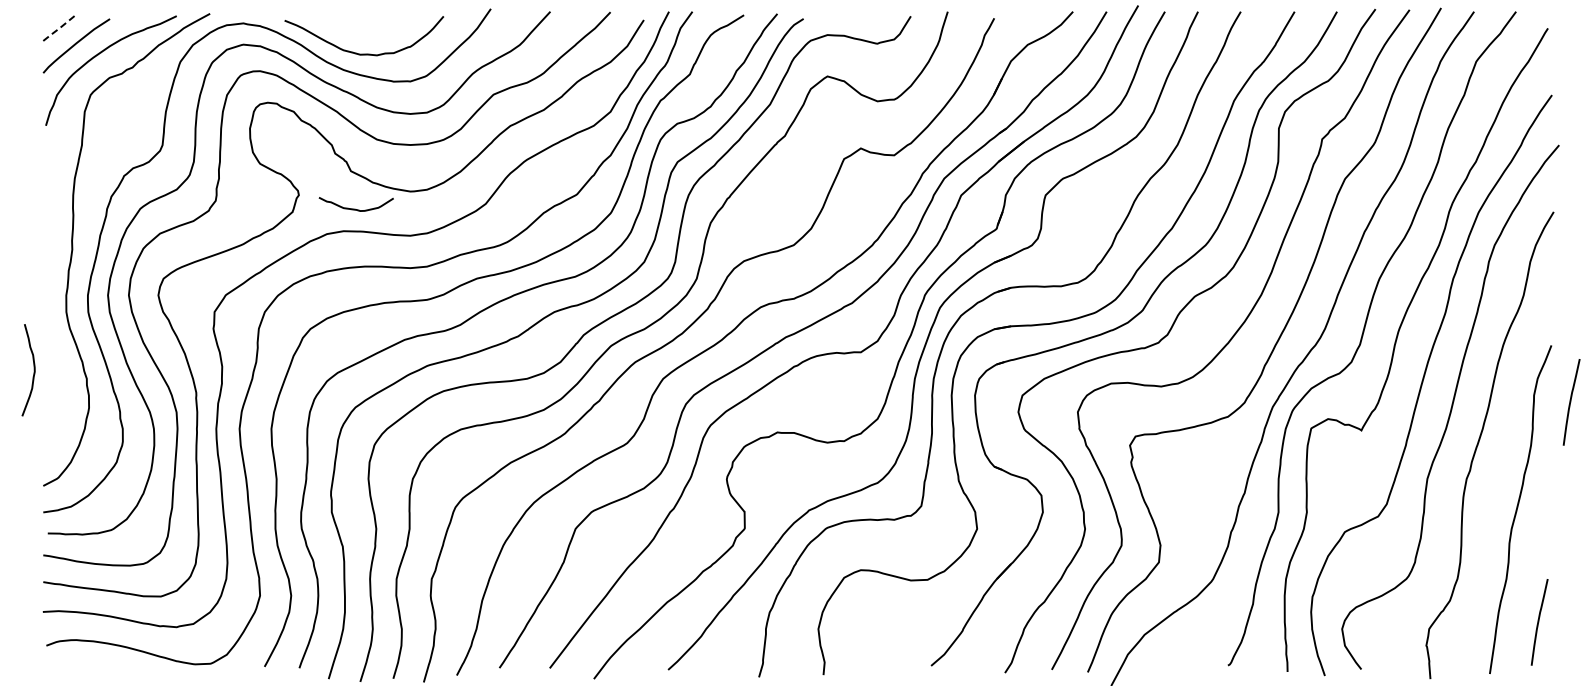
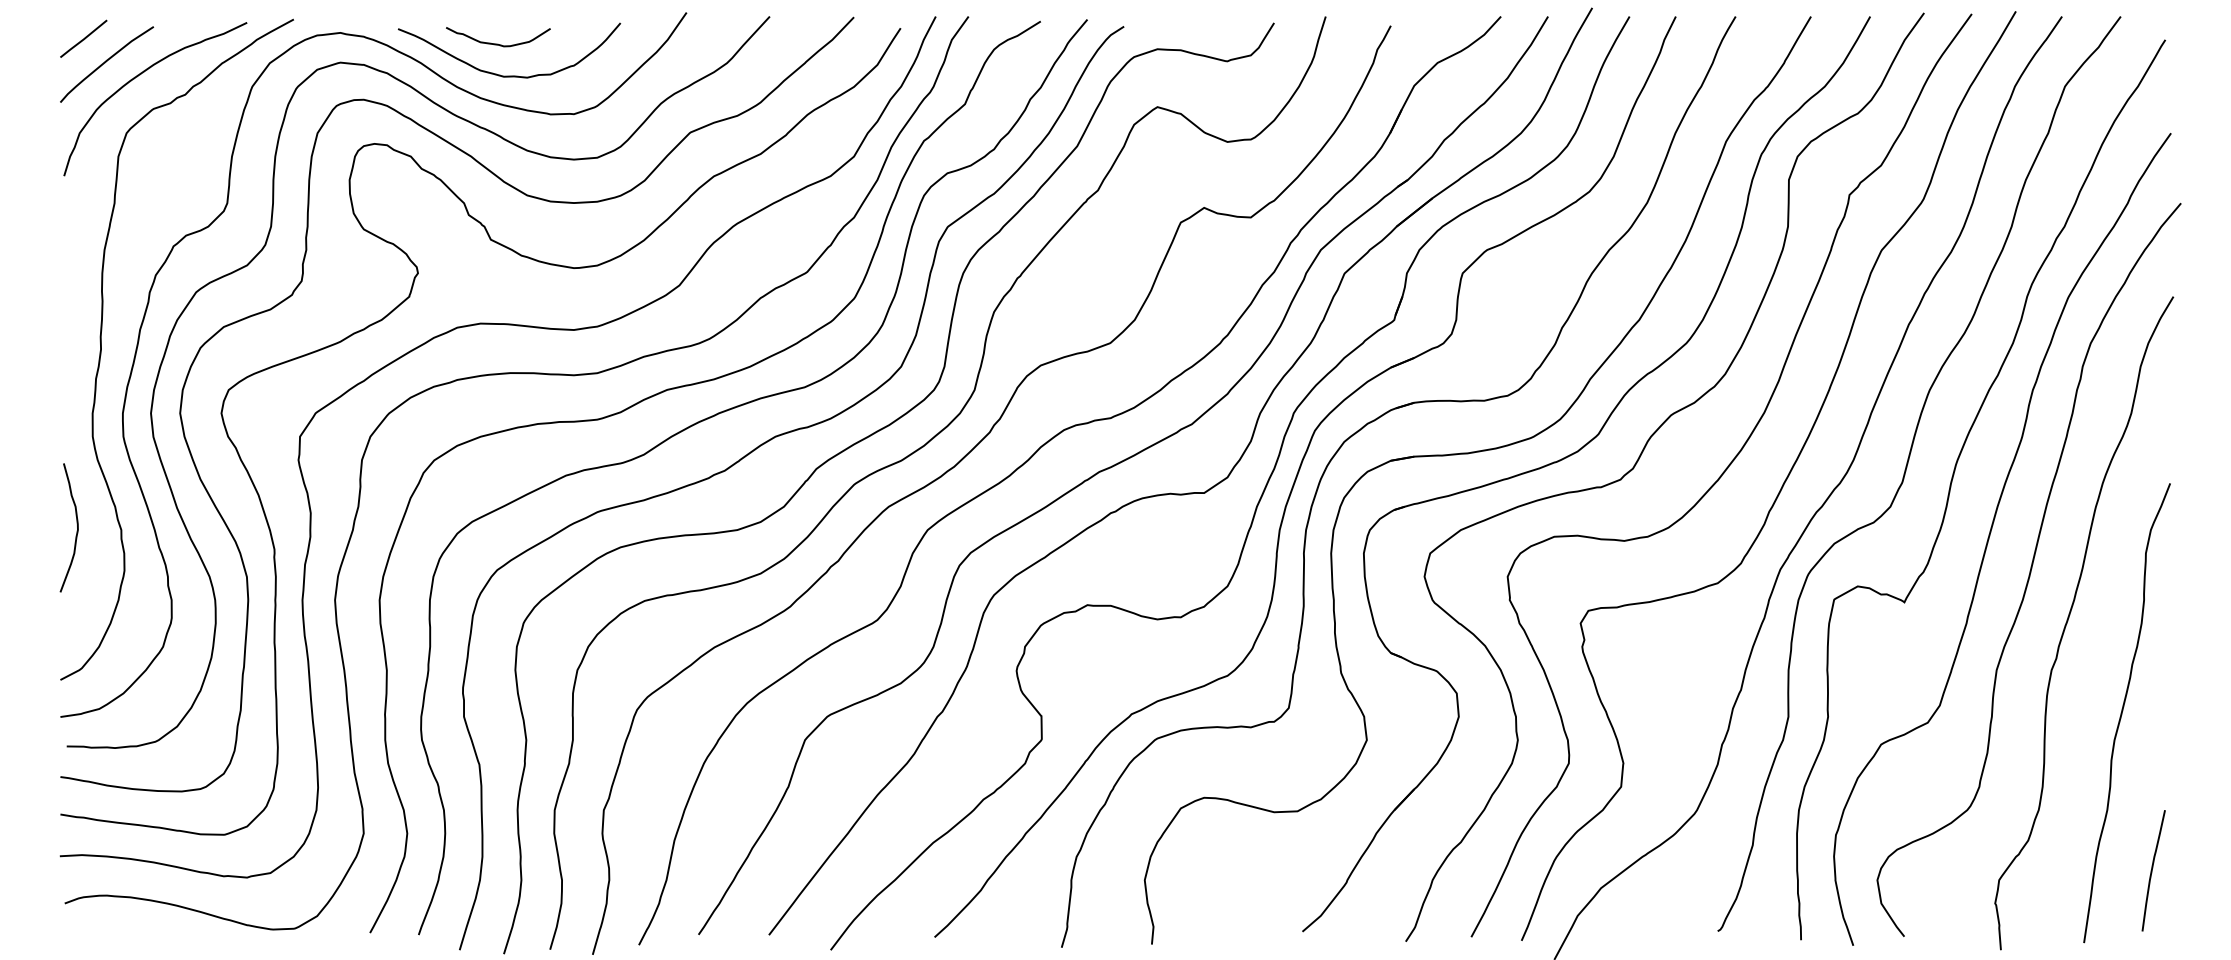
line: (59, 28) -> (83, 40), dashed -> solid
curve: (355, 208) -> (497, 42), moved
curve: (33, 370) -> (76, 528), moved
curve: (1571, 402) -> (2198, 563), removed

